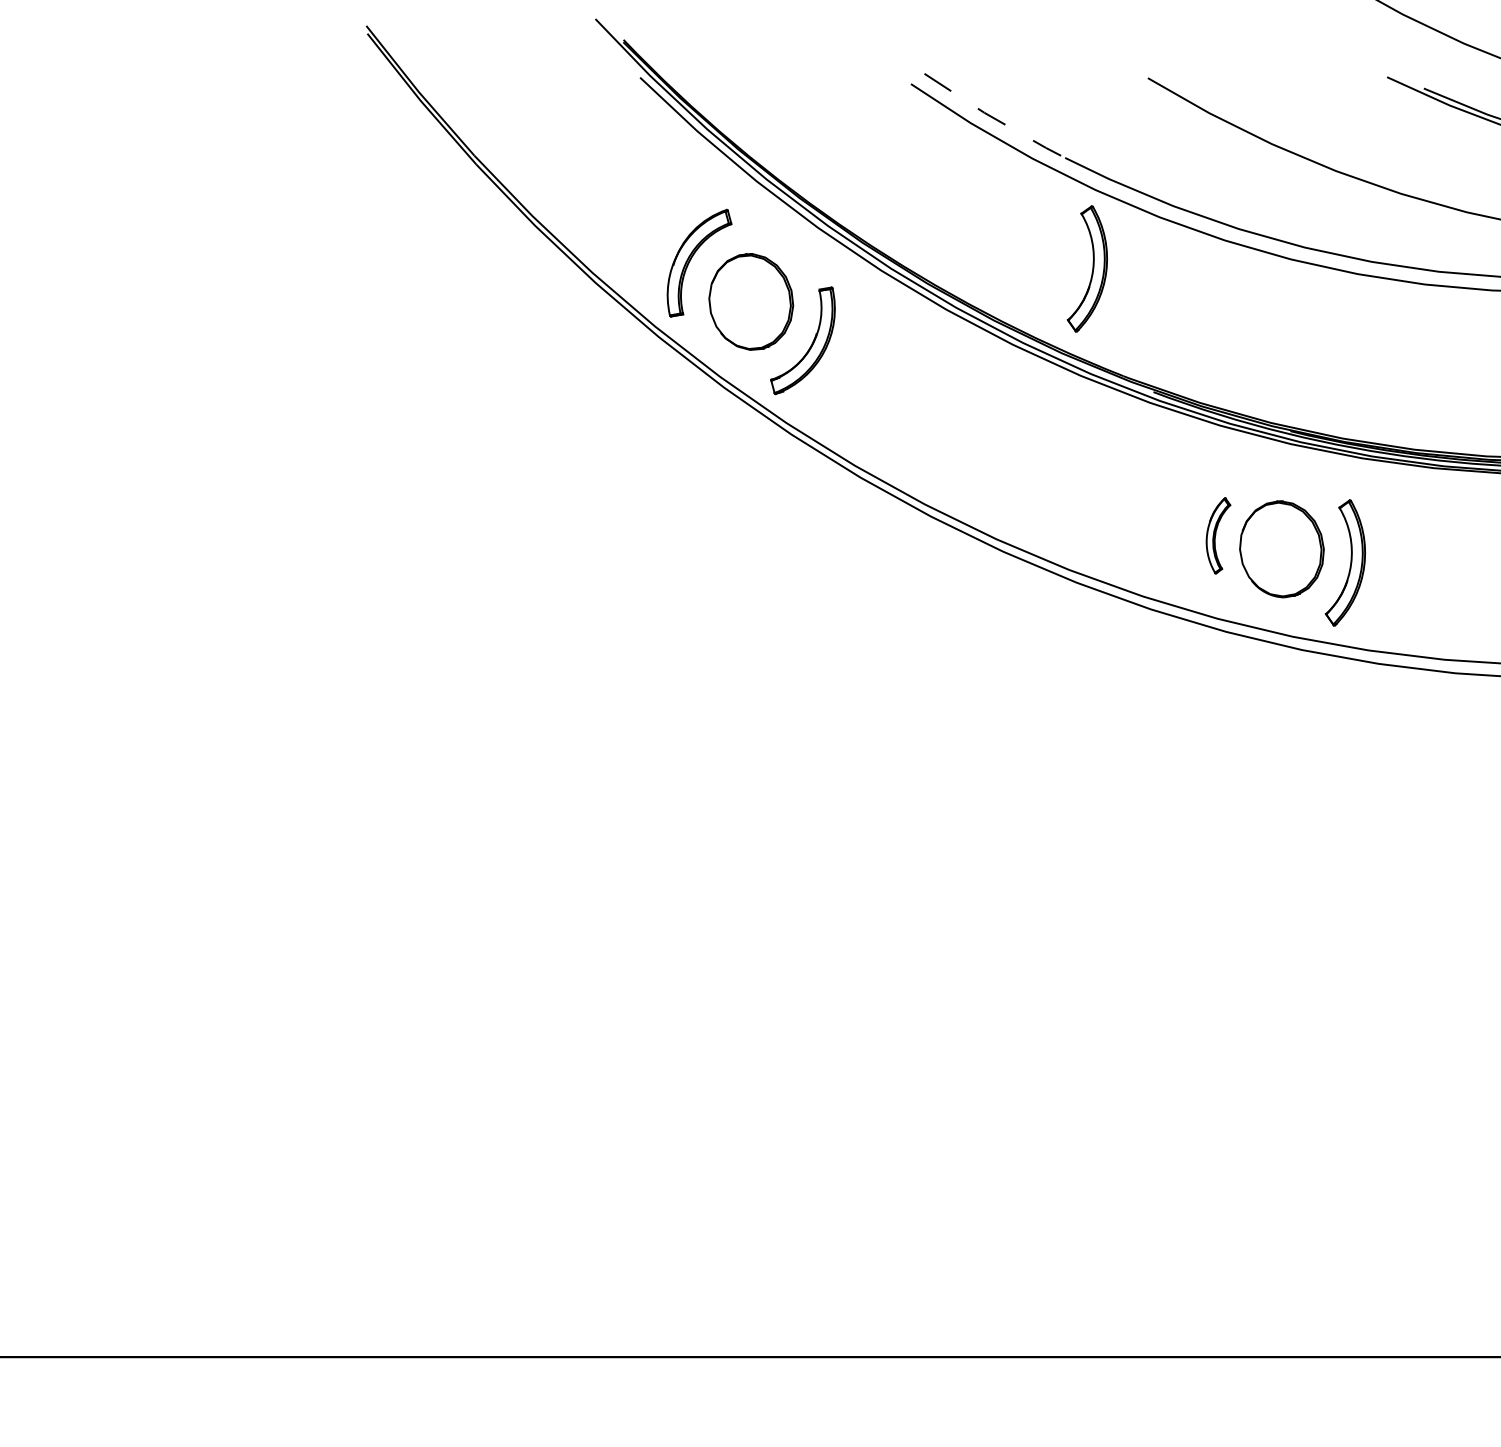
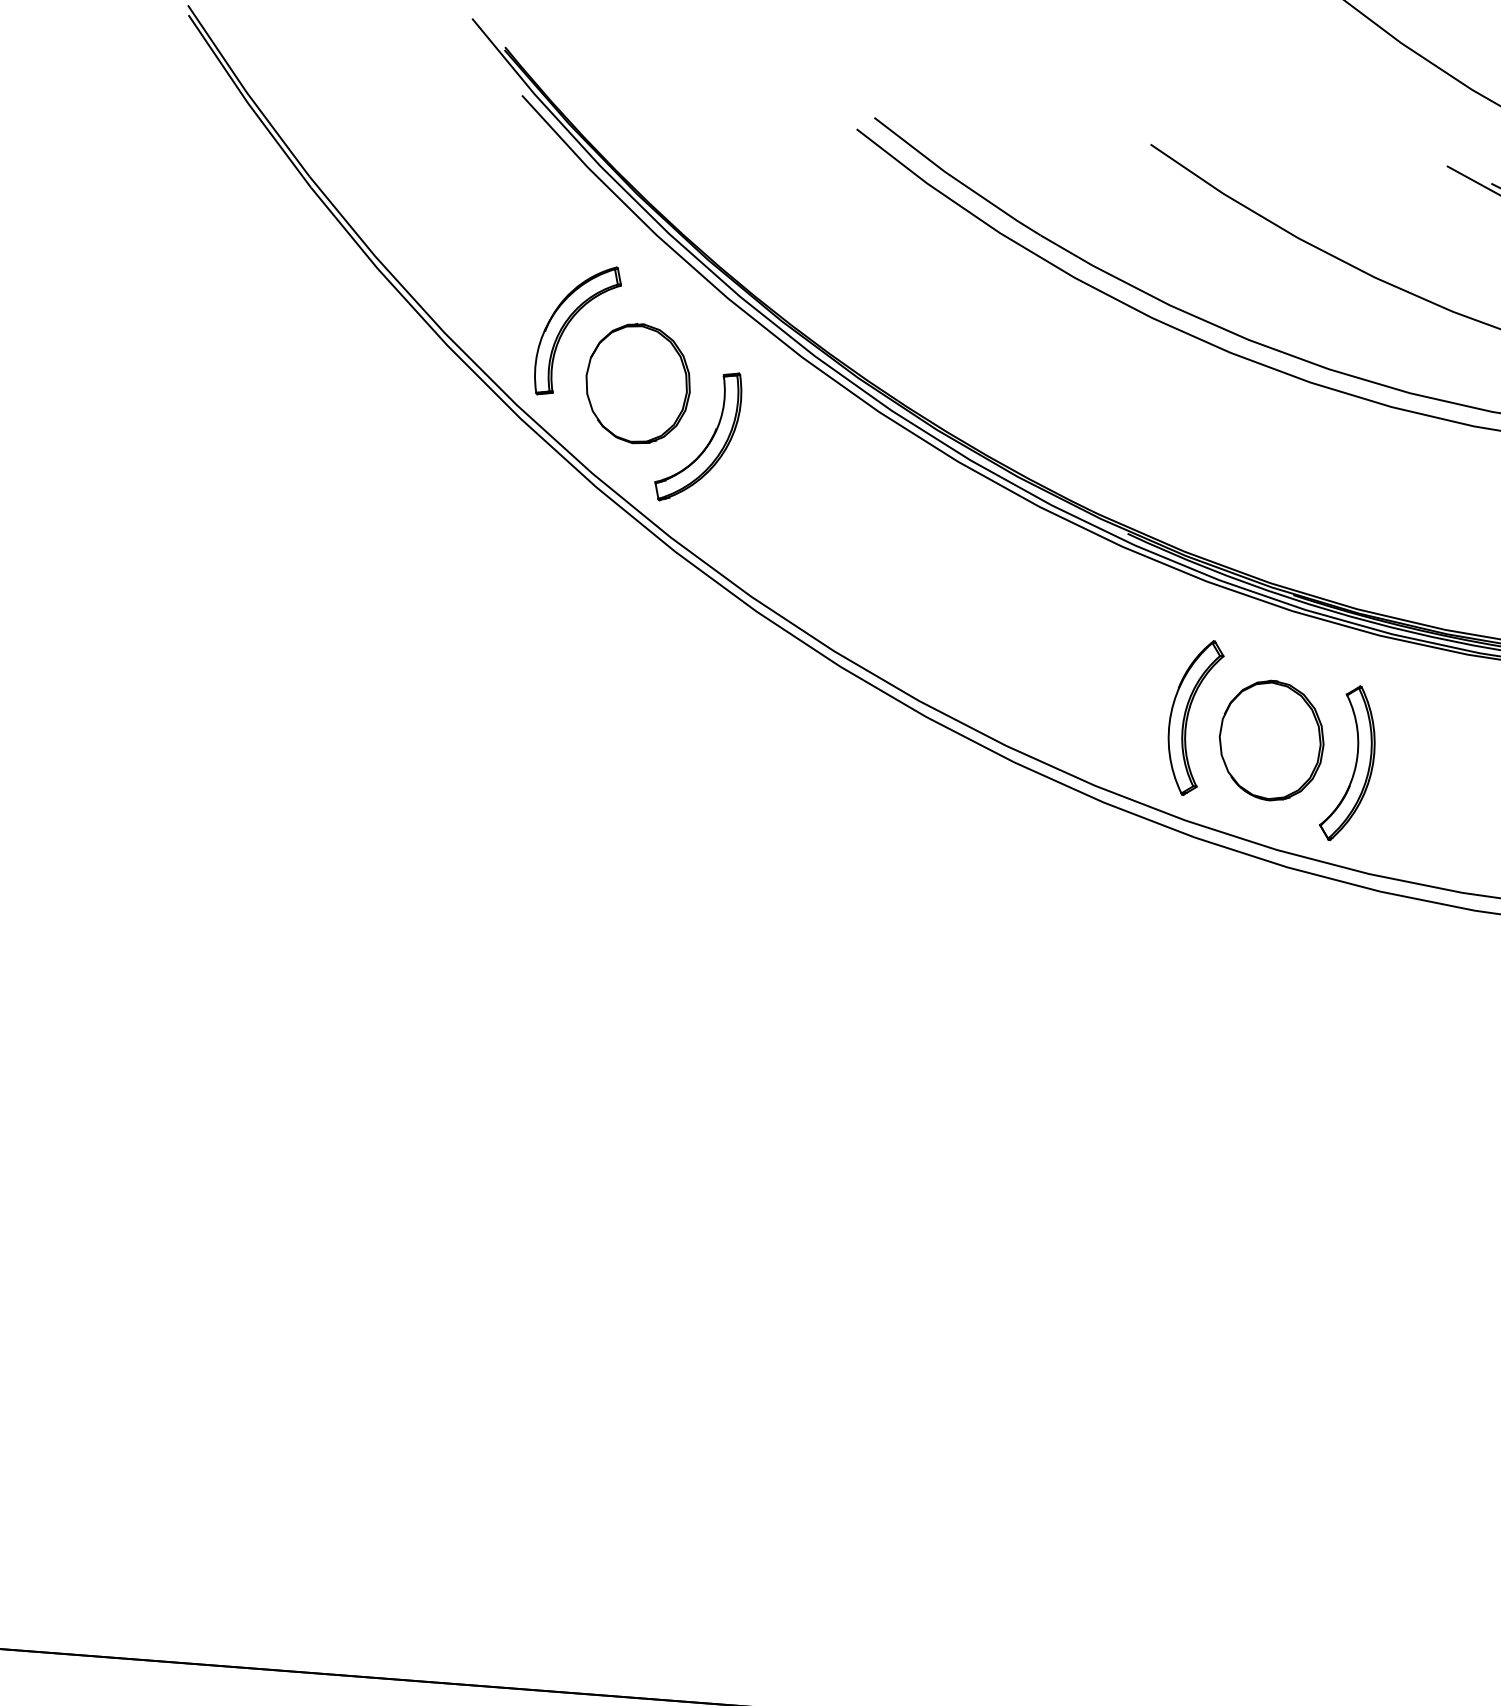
line: (993, 118) -> (955, 179), dashed -> solid
part: (1086, 268) -> (1056, 374), removed
part: (1218, 535) -> (1194, 717), size x1.67

